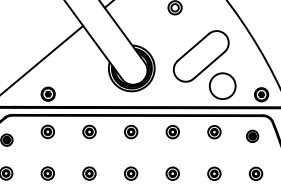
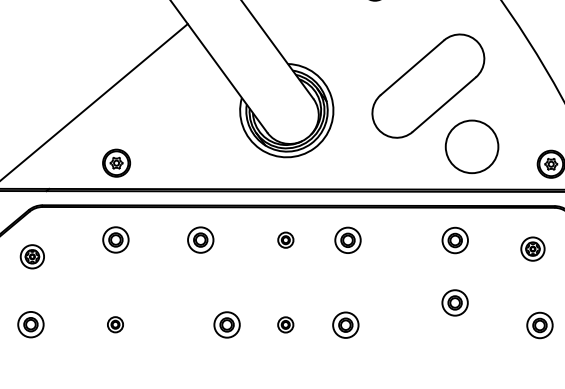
part: (131, 131) -> (286, 239), size x0.6
part: (172, 132) -> (347, 241), moved
part: (47, 173) -> (115, 324), size x0.6
part: (89, 173) -> (227, 324), moved
part: (131, 173) -> (286, 324), size x0.6
part: (172, 173) -> (345, 324), moved
part: (214, 173) -> (455, 302), moved

